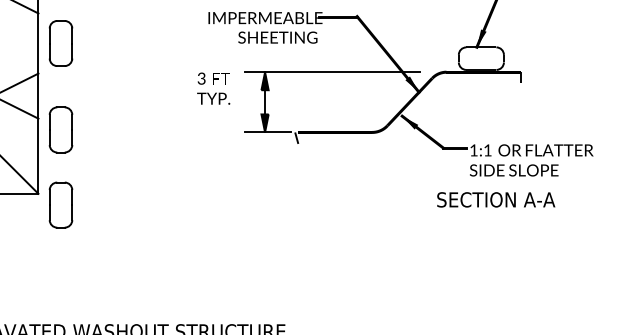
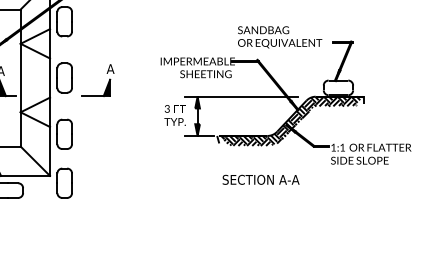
part: (125, 54) -> (106, 85), added
text: (212, 88) -> (174, 115), moved
hatch: (409, 110) -> (291, 121), added
text: (495, 199) -> (260, 179), moved

